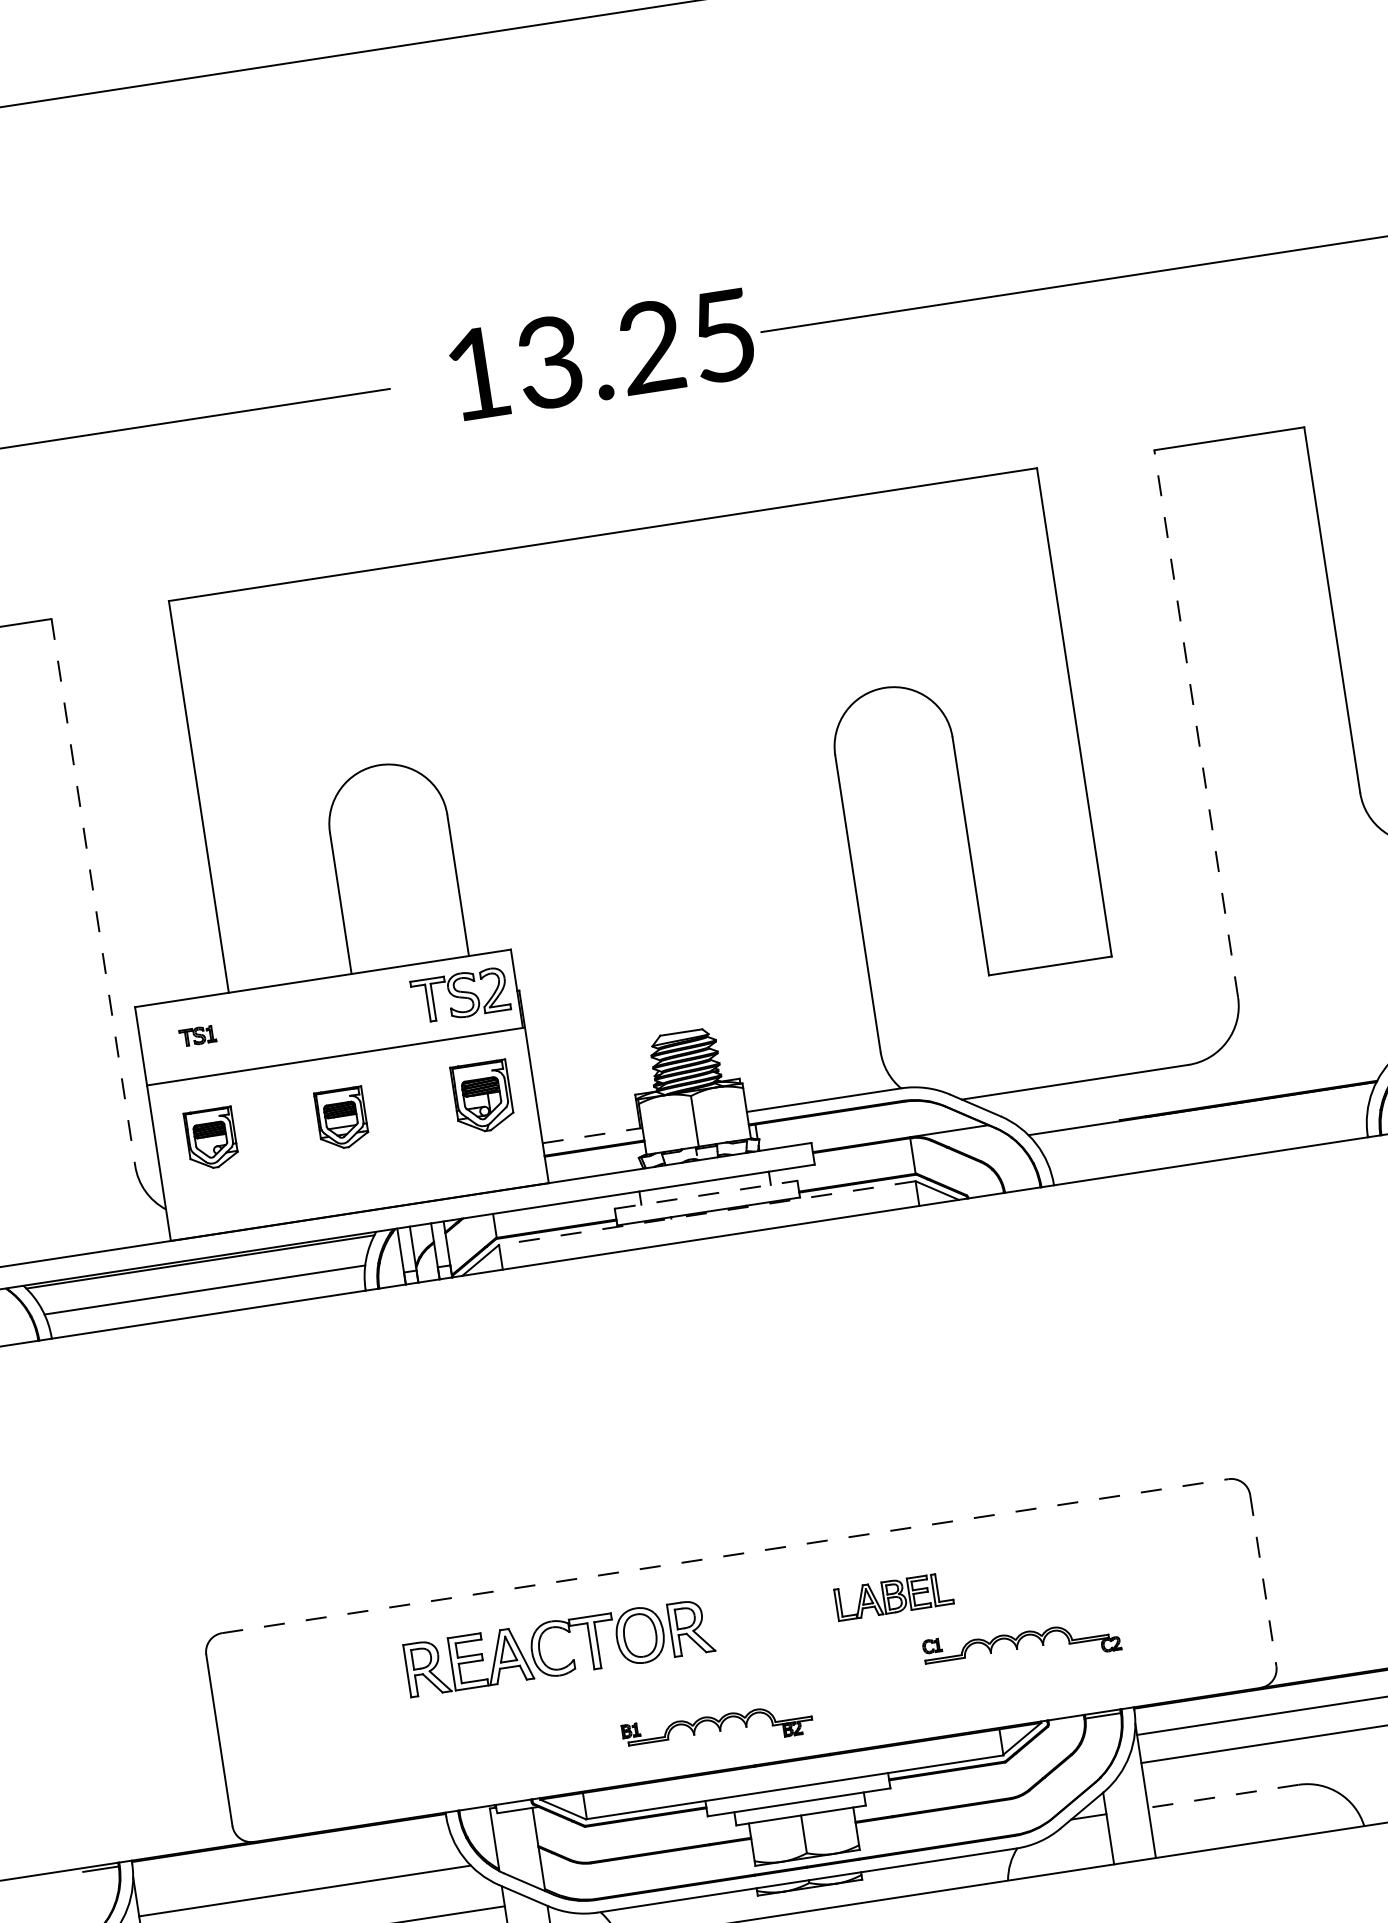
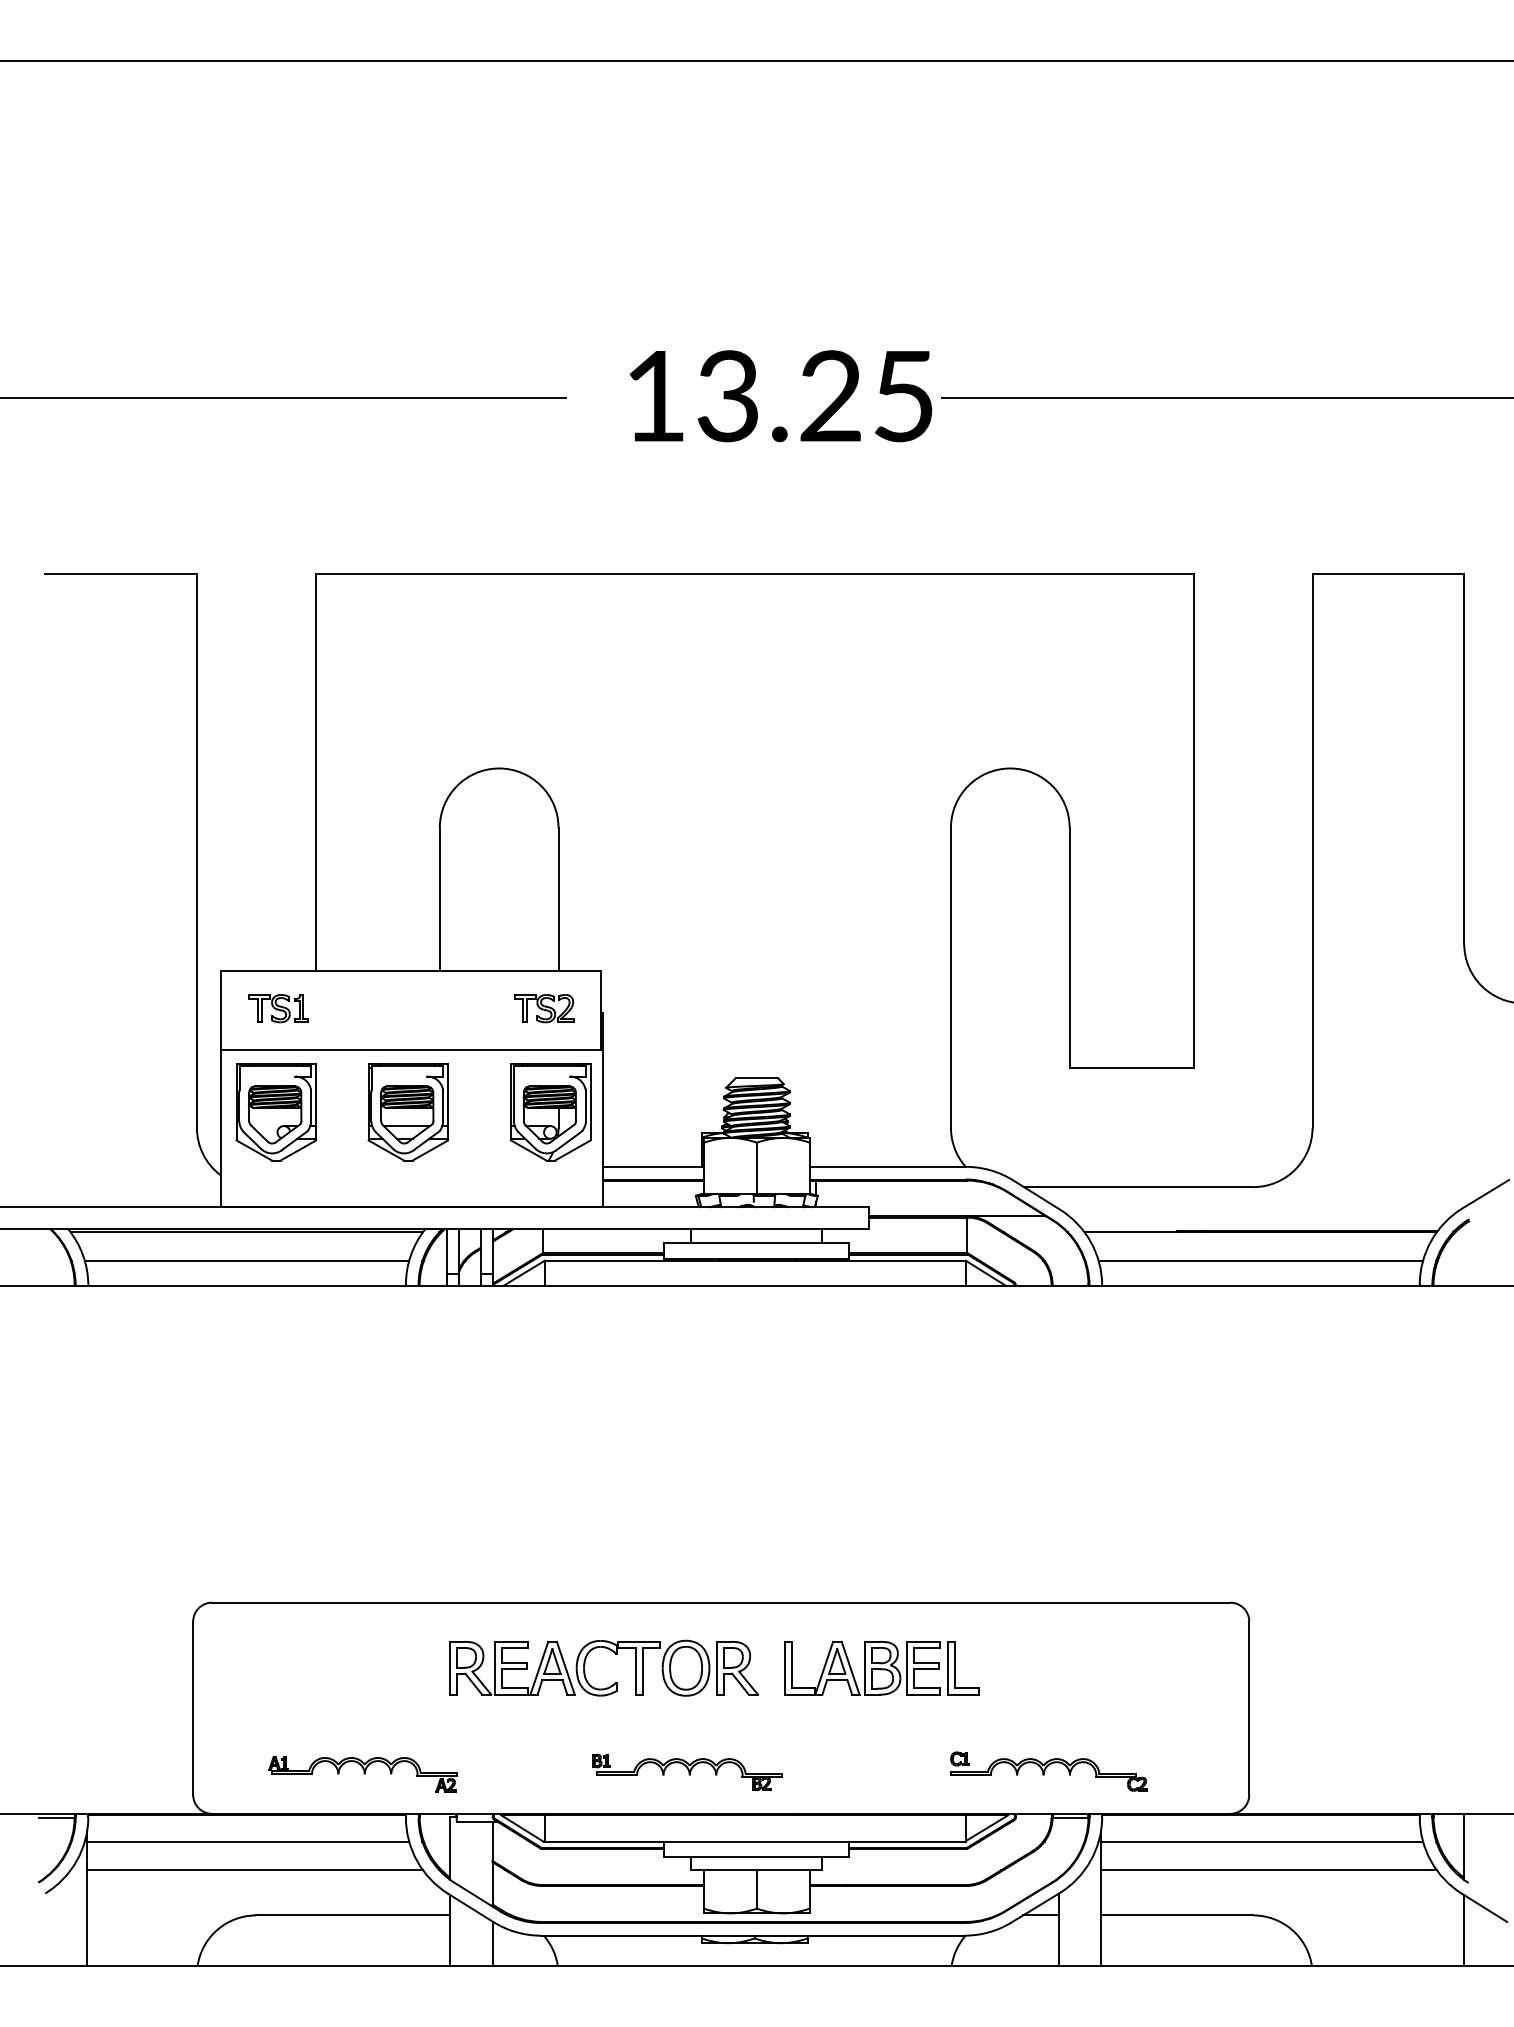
line: (1196, 724) -> (1312, 851), dashed -> solid
line: (93, 893) -> (196, 851), dashed -> solid
part: (460, 995) -> (544, 1008), size x0.62
part: (197, 1035) -> (278, 1008), size x1.67
part: (482, 1097) -> (550, 1112), size x1.43
part: (342, 1118) -> (408, 1112), size x1.67
line: (593, 1135) -> (654, 1166), dashed -> solid
line: (1206, 1136) -> (1260, 1260), added
part: (211, 1138) -> (276, 1112), size x1.67
line: (706, 1194) -> (757, 1242), dashed -> solid
line: (707, 1212) -> (755, 1260), dashed -> solid
line: (725, 1555) -> (721, 1602), dashed -> solid
line: (1263, 1580) -> (1249, 1708), dashed -> solid
part: (893, 1596) -> (881, 1667), size x1.67
part: (568, 1632) -> (615, 1654), moved
part: (1021, 1645) -> (1048, 1771), moved
part: (396, 1780) -> (362, 1774), added
line: (1222, 1796) -> (1176, 1915), dashed -> solid
line: (294, 1863) -> (248, 1841), added

